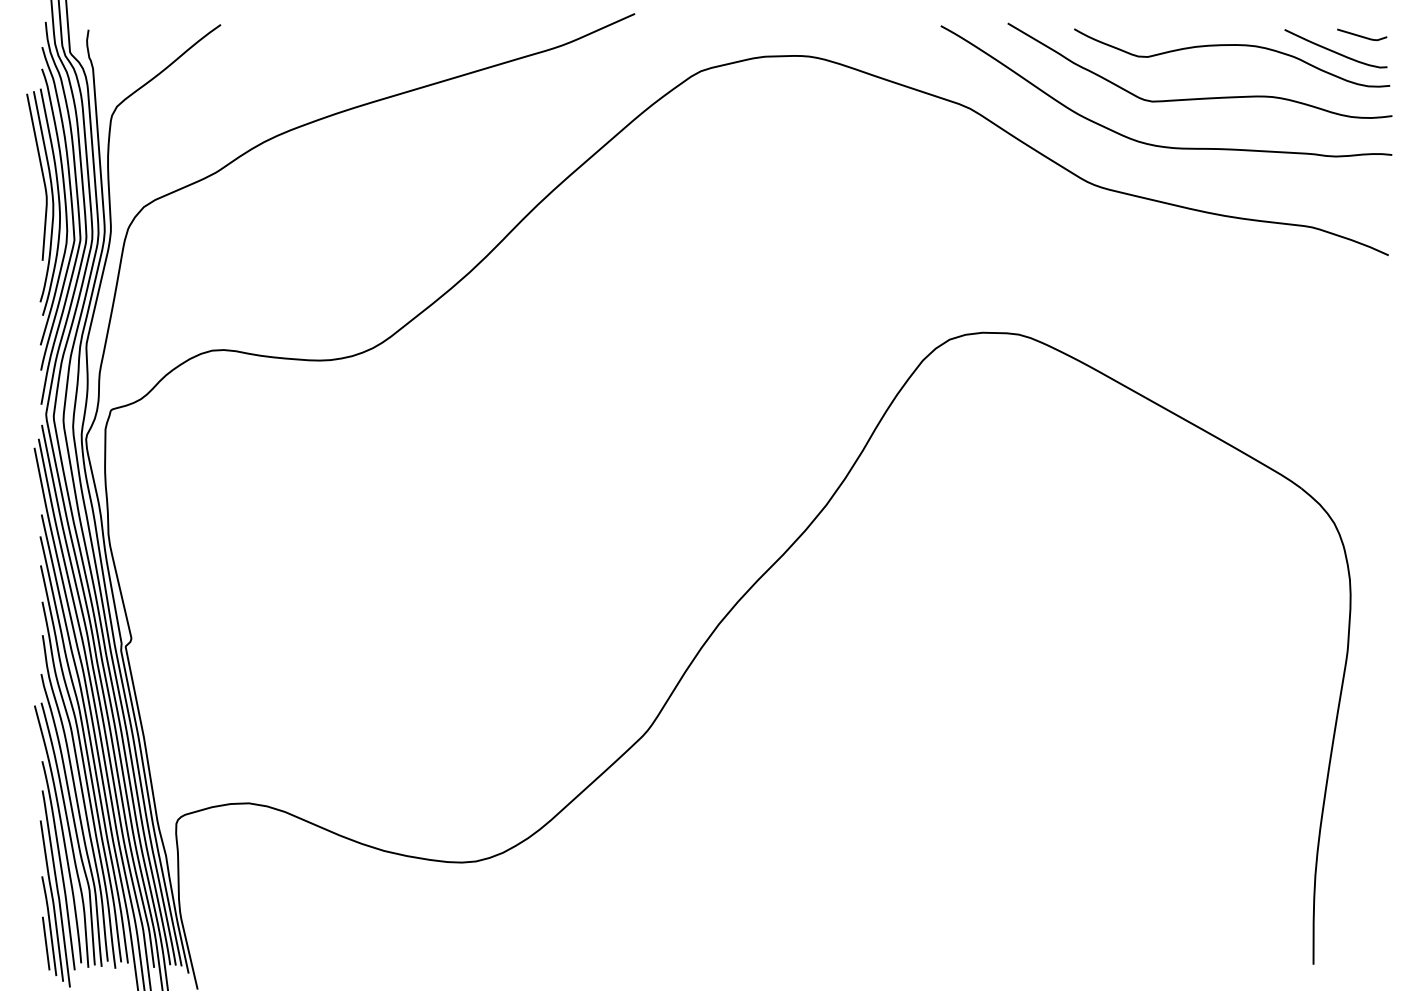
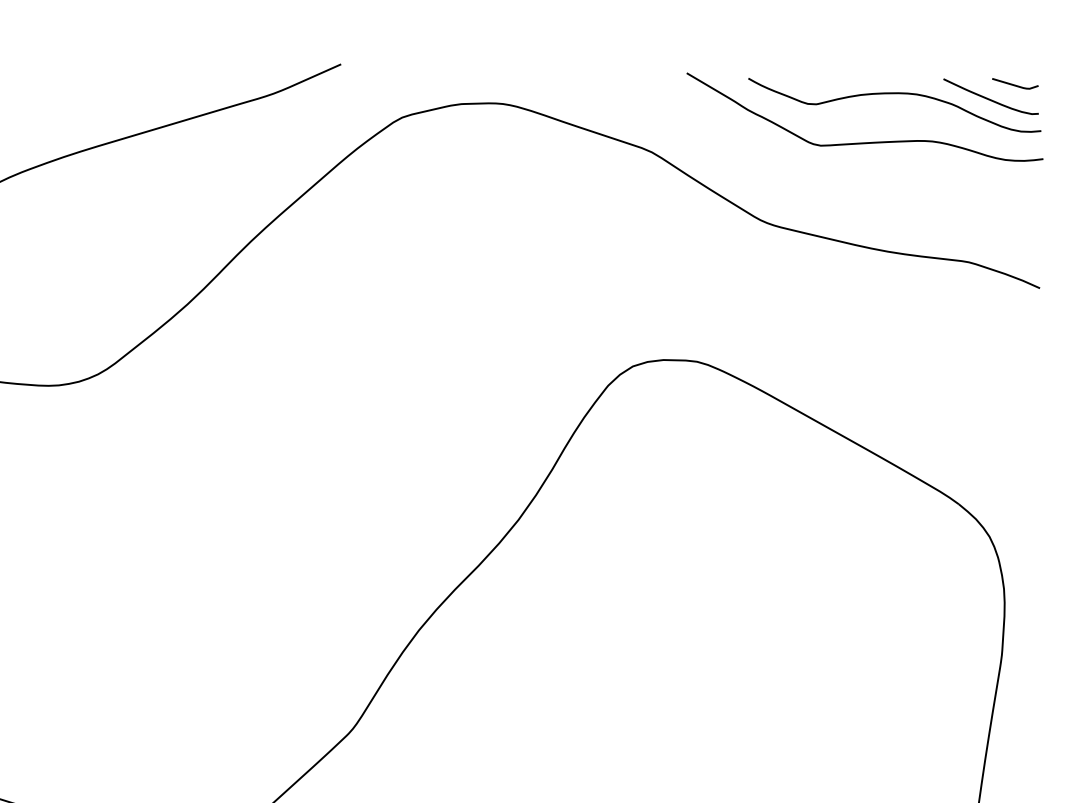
curve: (1155, 144) -> (823, 185), removed

